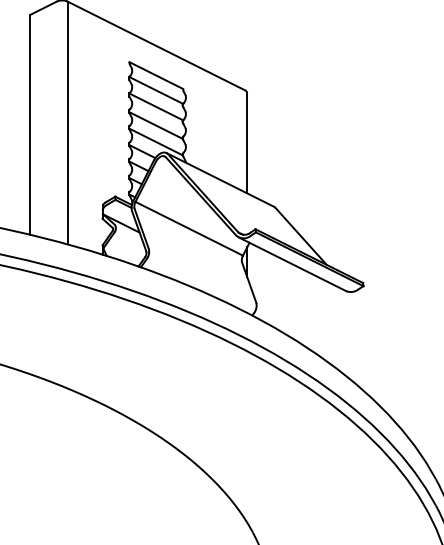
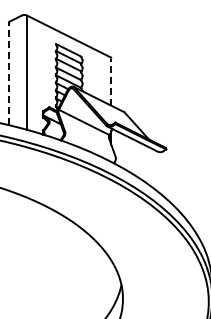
line: (30, 124) -> (9, 73), solid -> dashed
line: (247, 143) -> (111, 82), solid -> dashed

